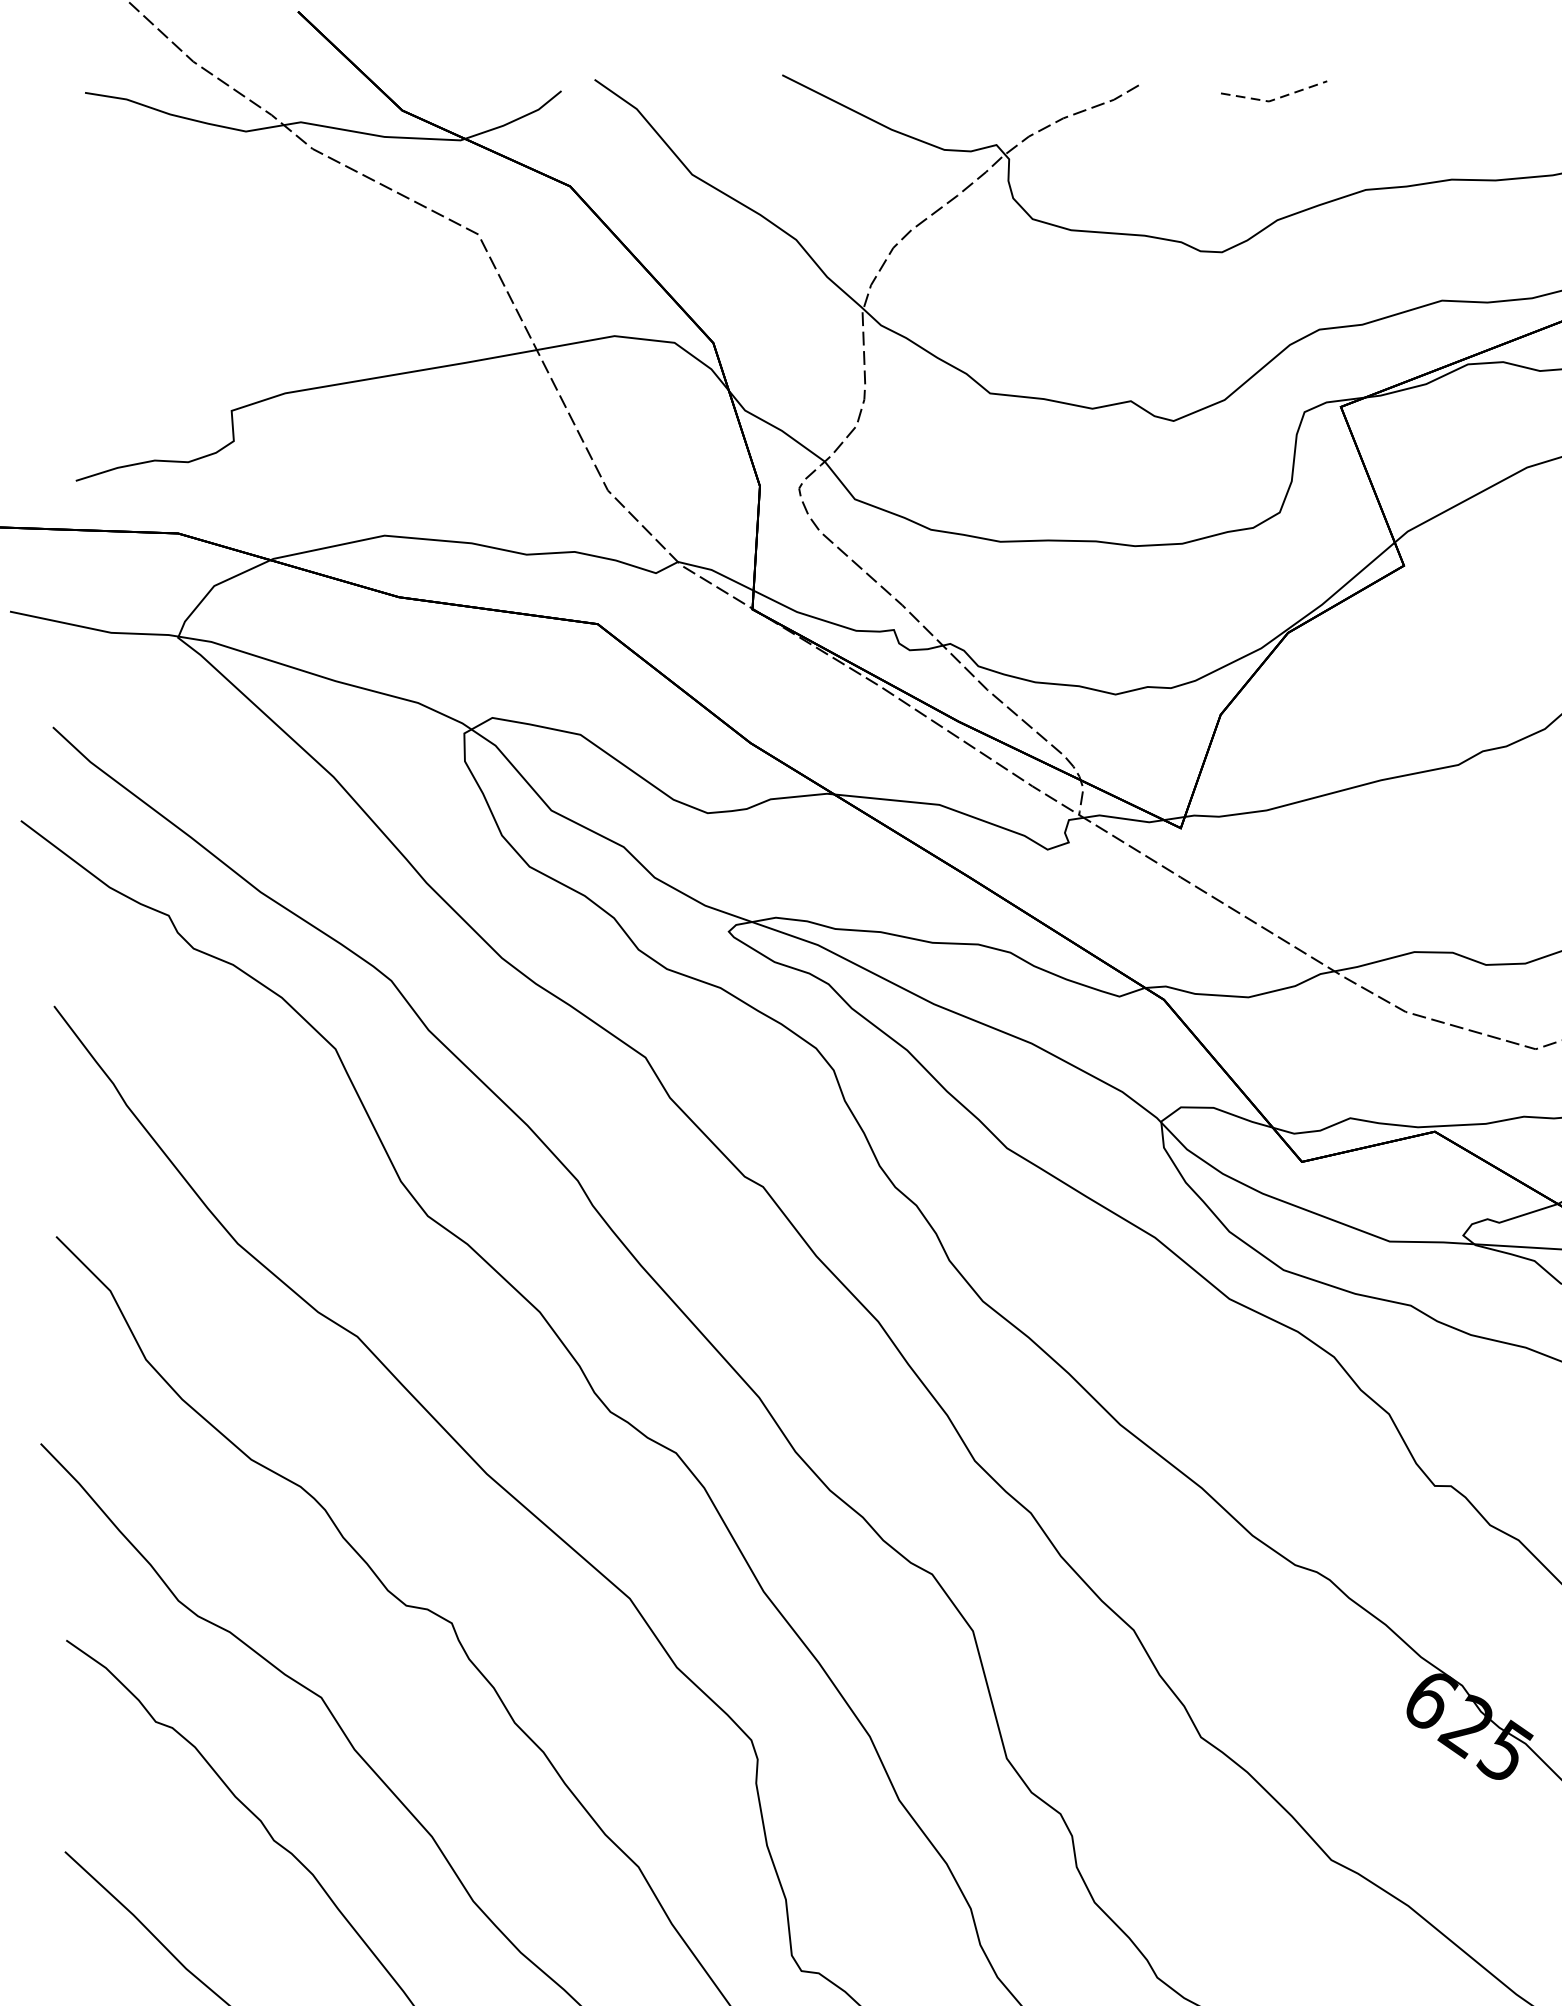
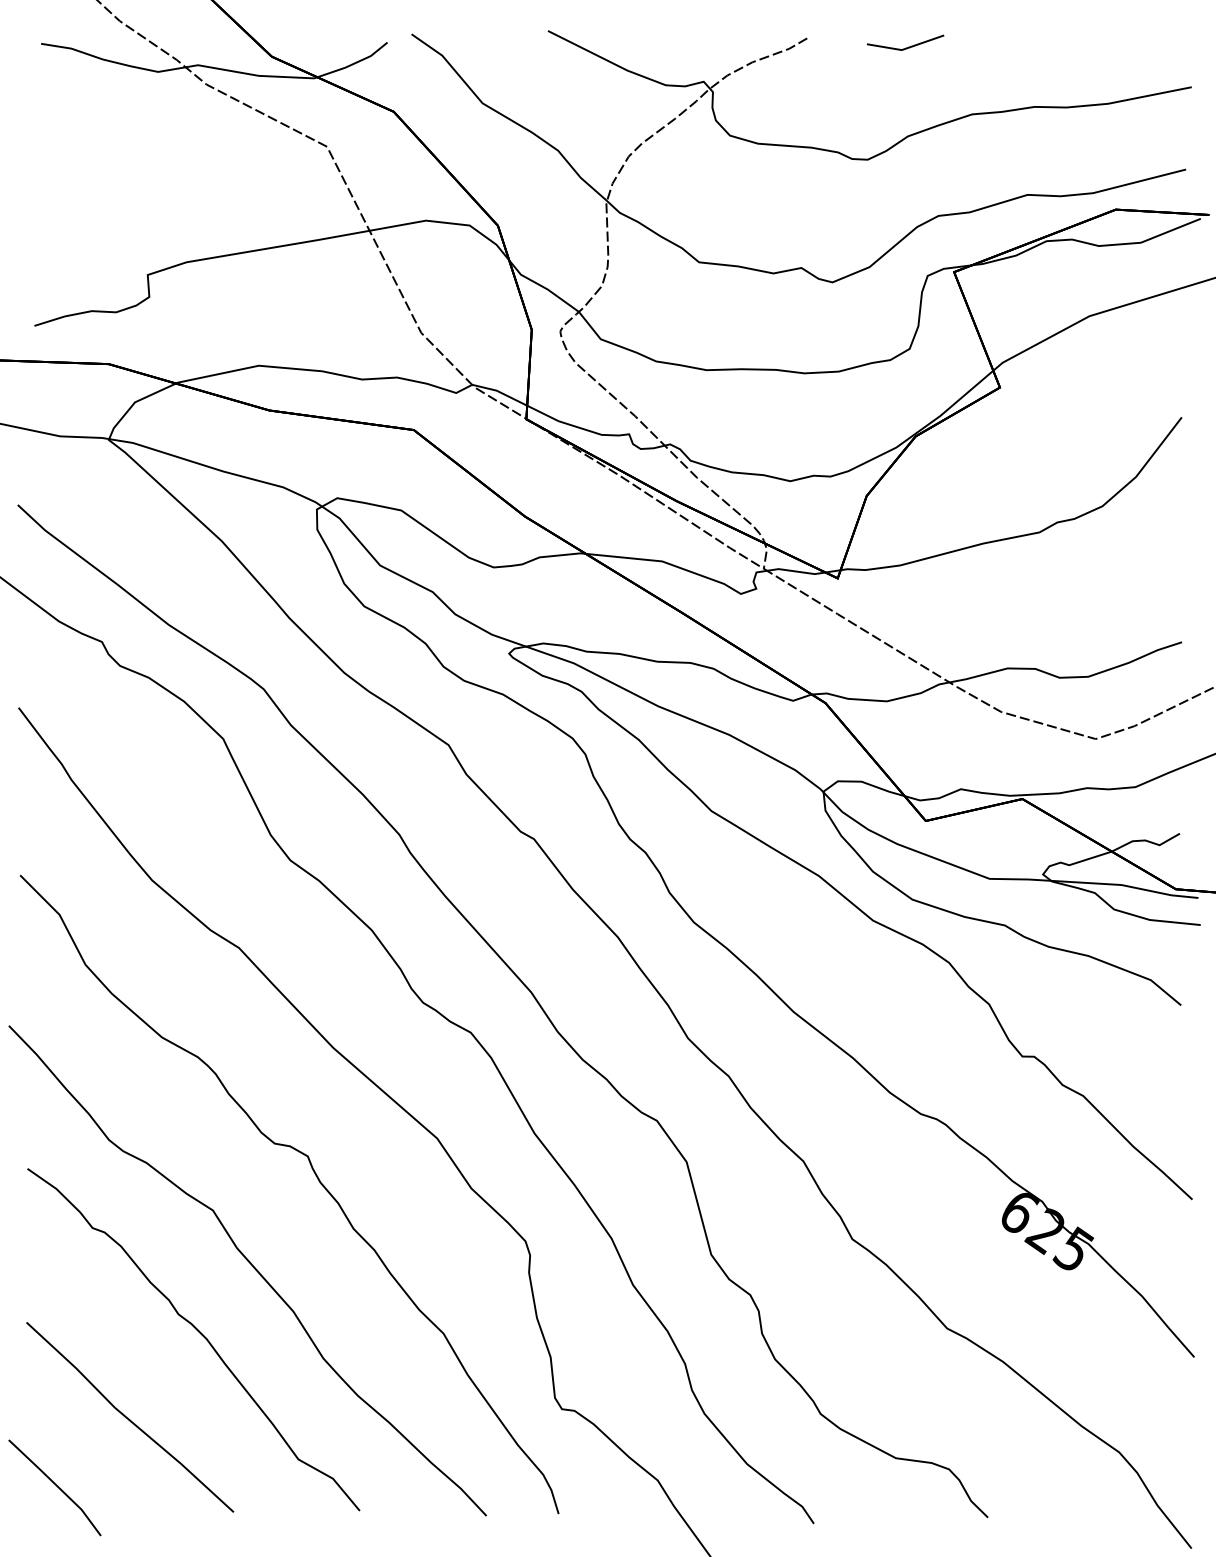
line: (1274, 99) -> (905, 48), dashed -> solid

